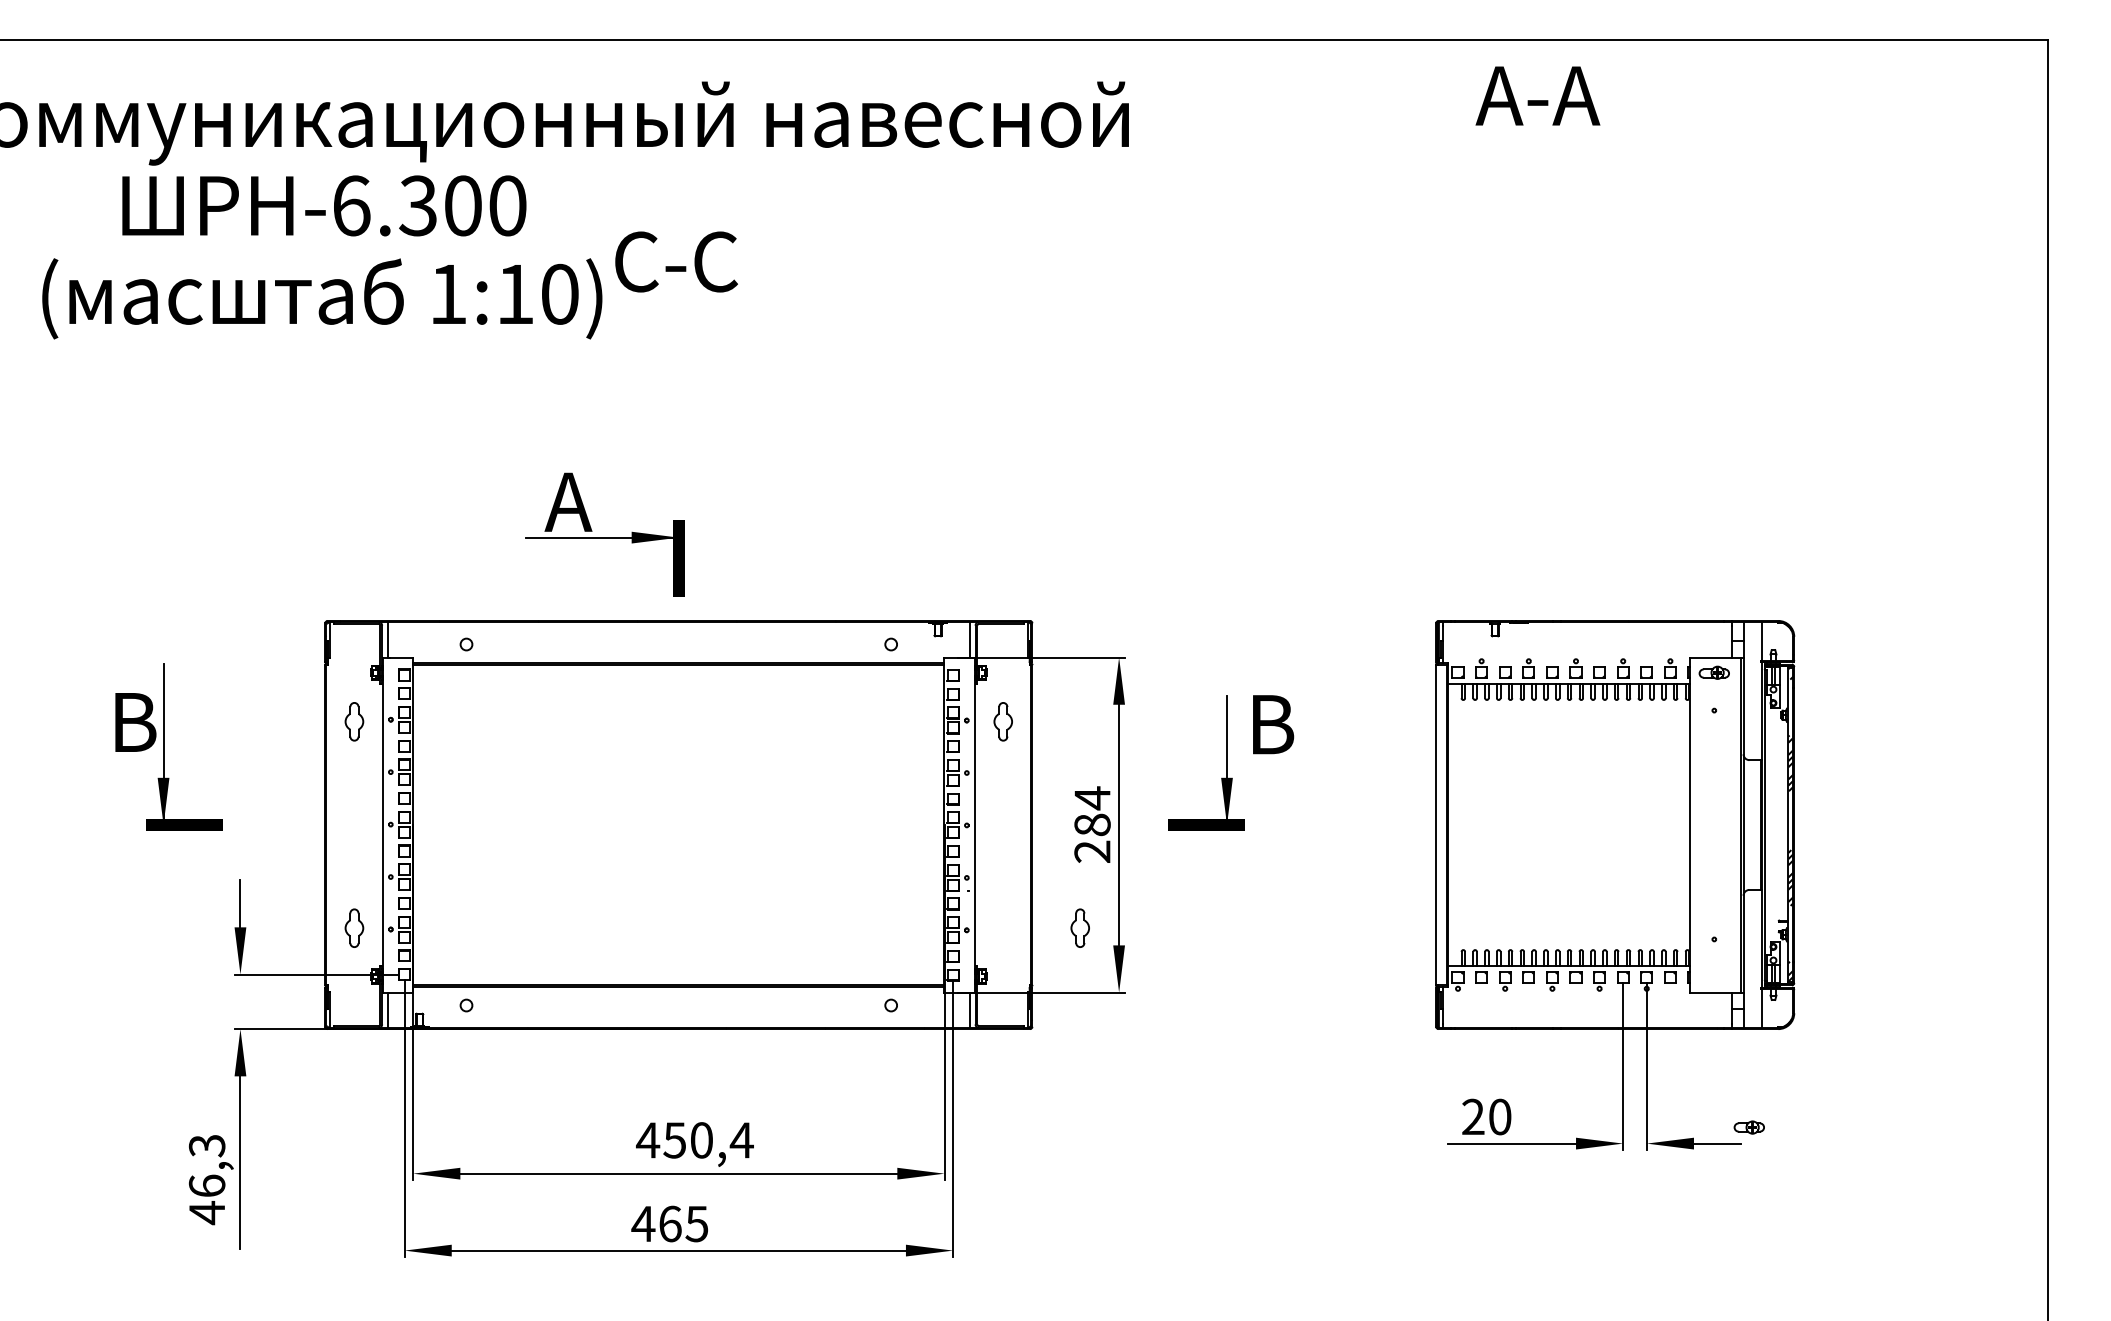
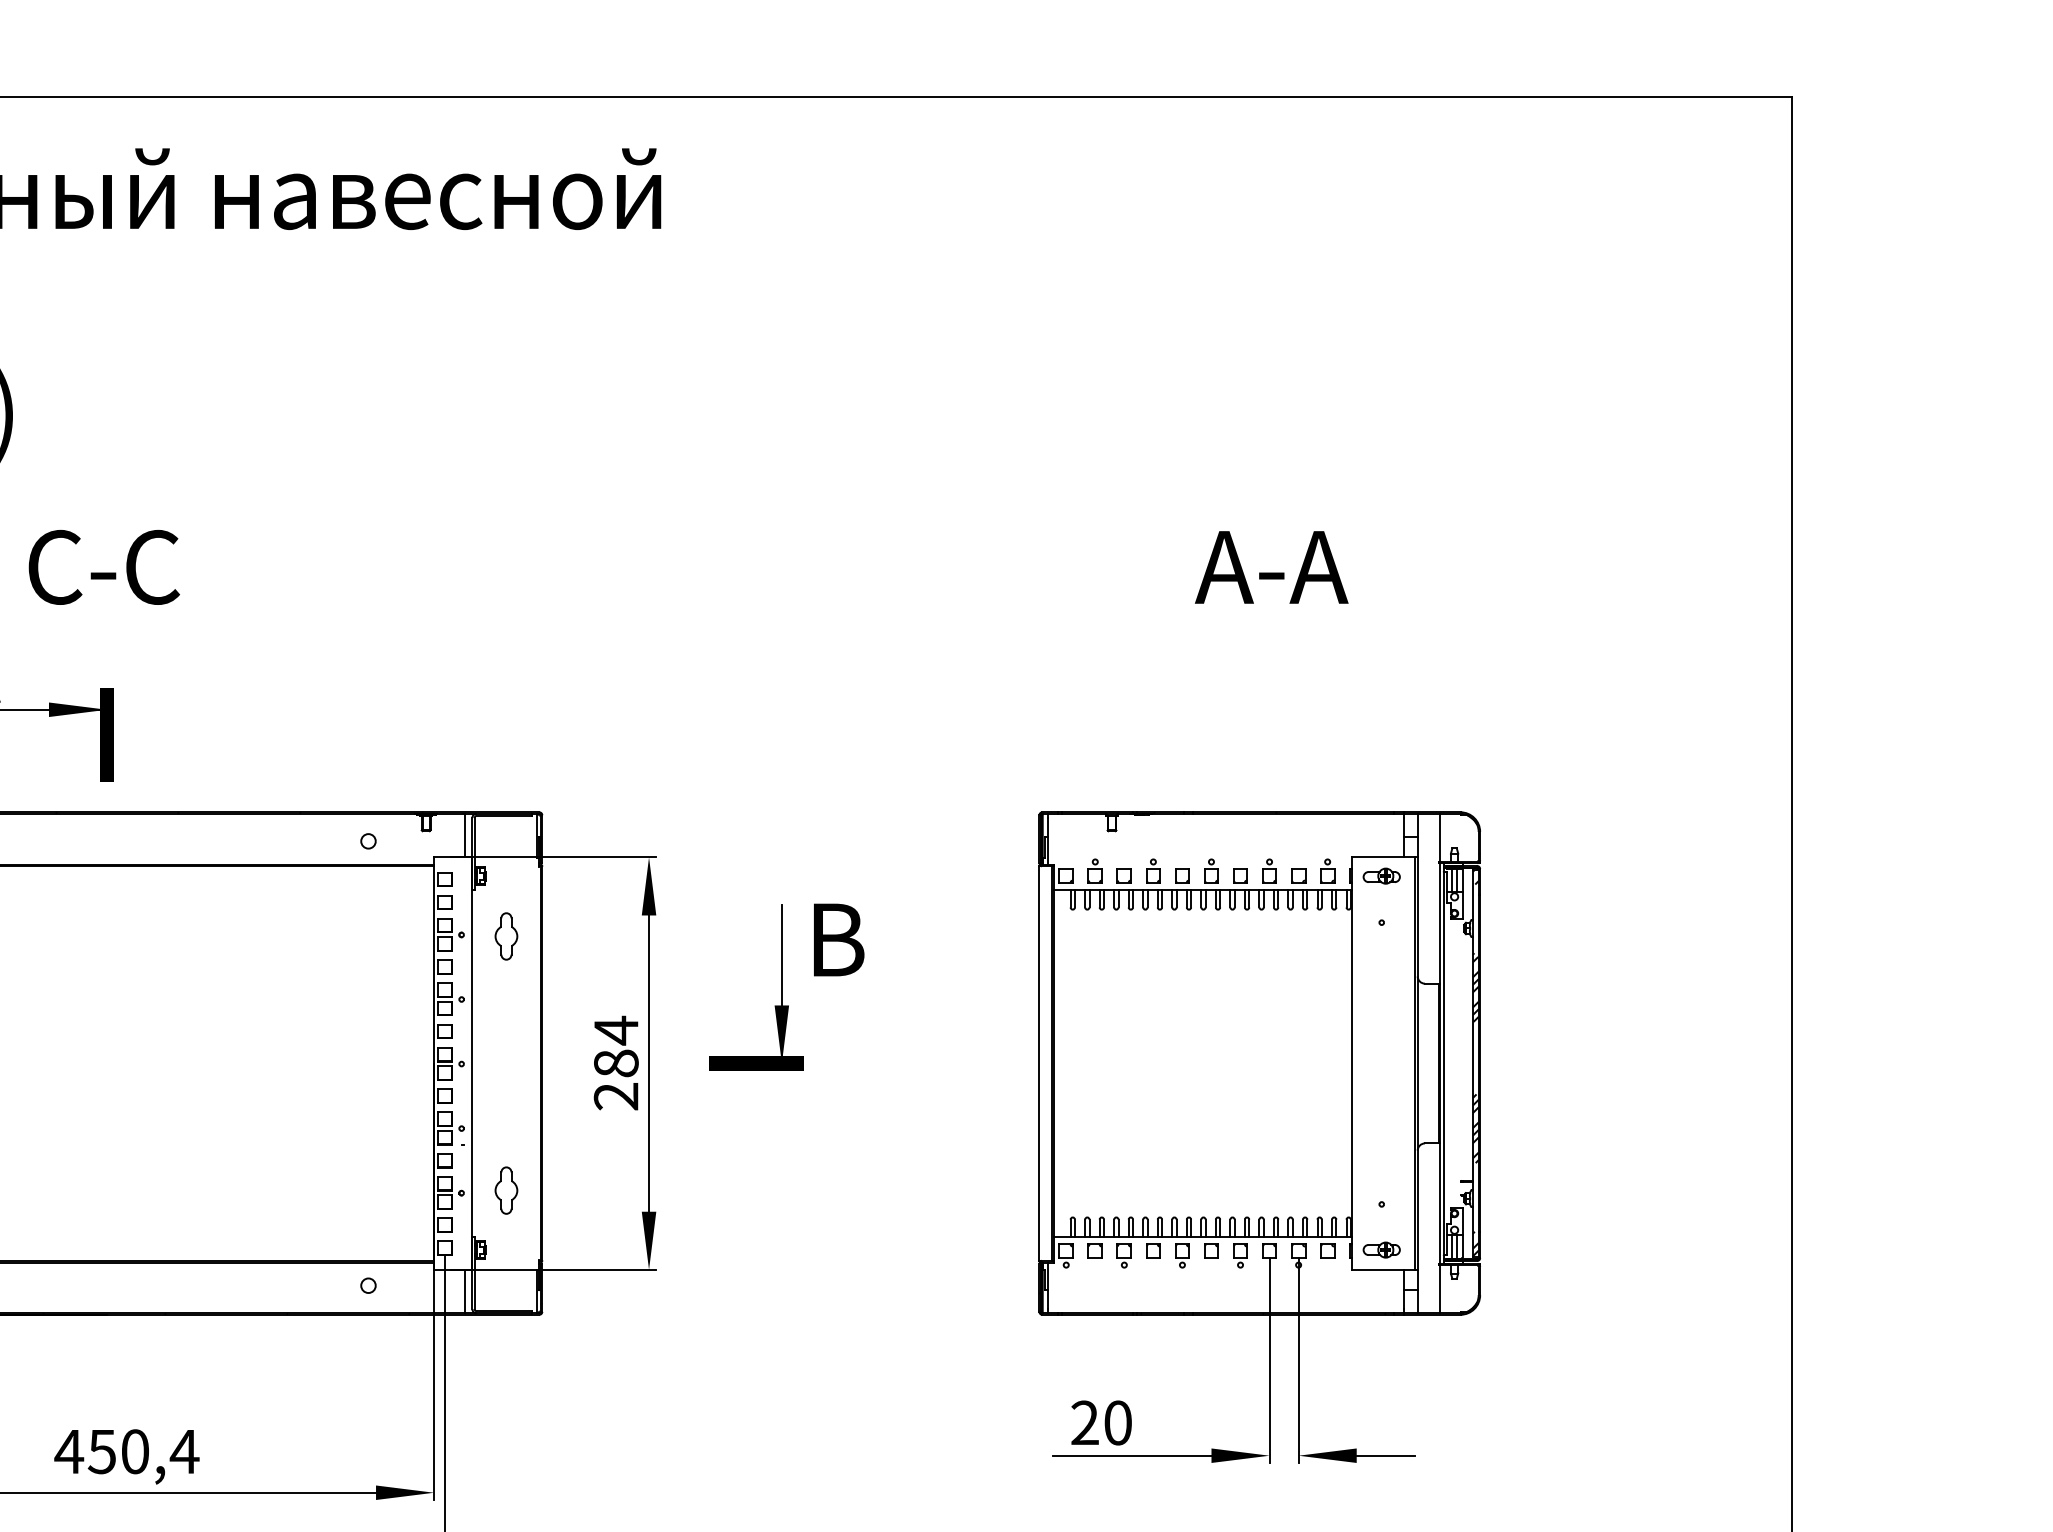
text: (1537, 95) -> (1271, 566), moved
text: (676, 261) -> (104, 566), moved
part: (1079, 927) -> (505, 1189), moved
part: (1748, 1127) -> (1380, 1250), moved

